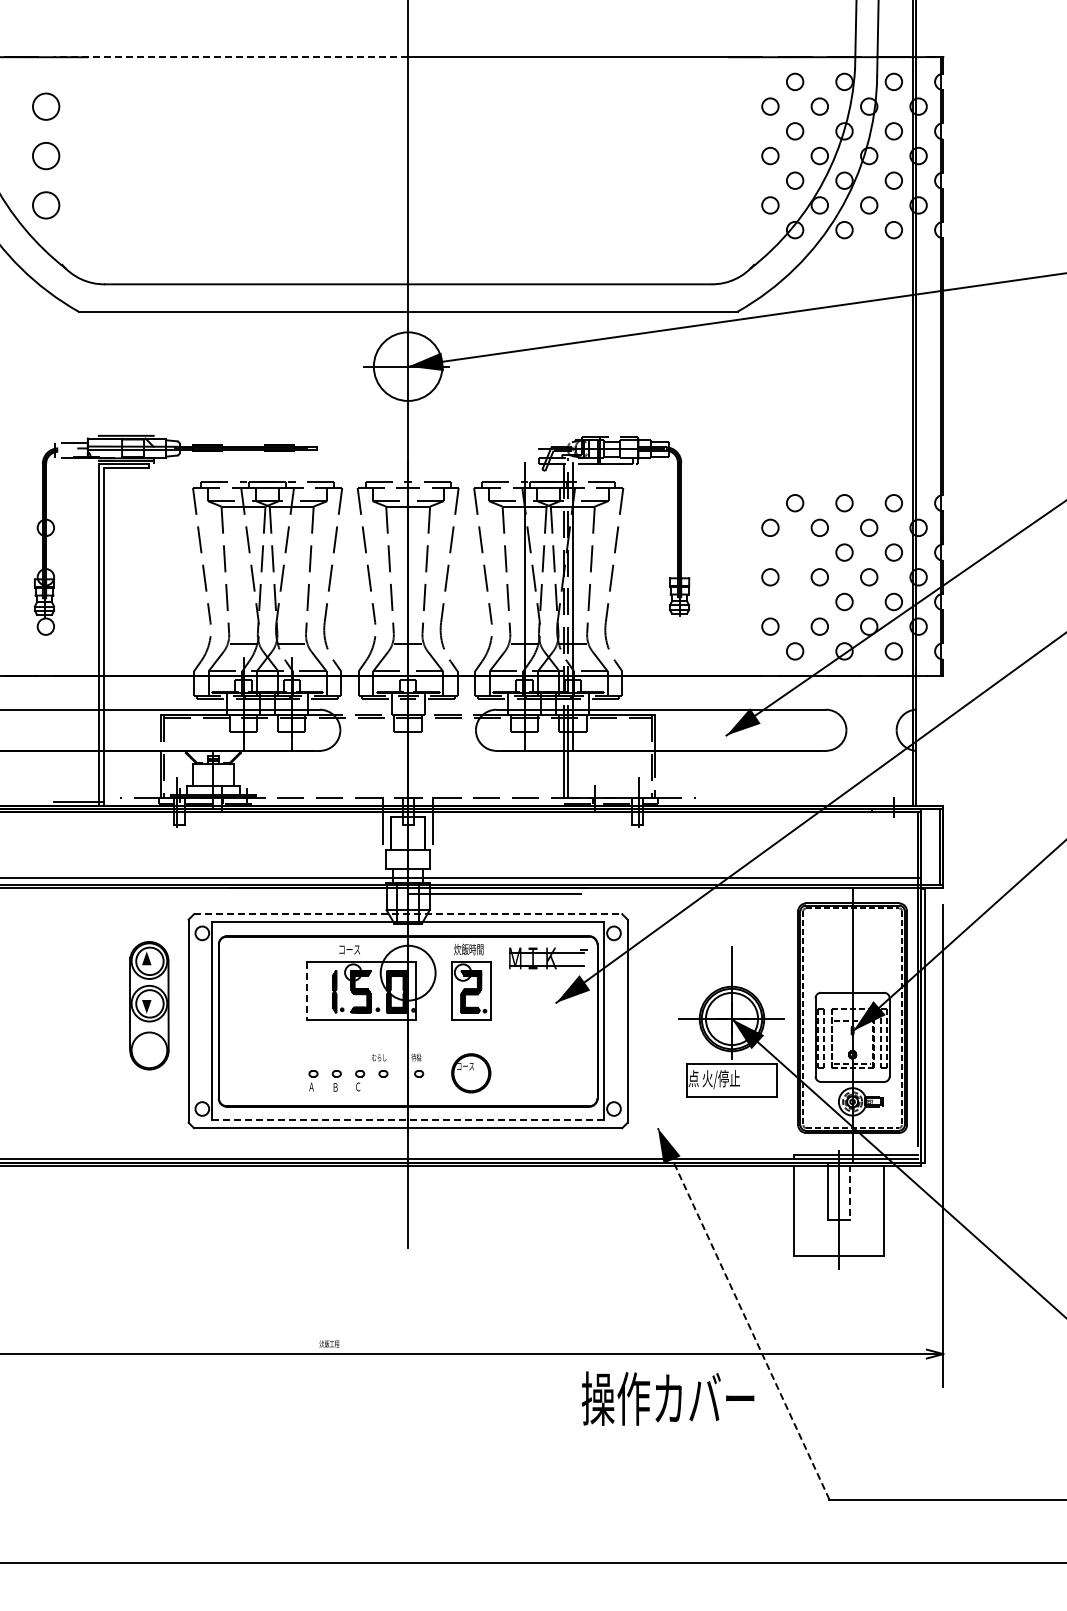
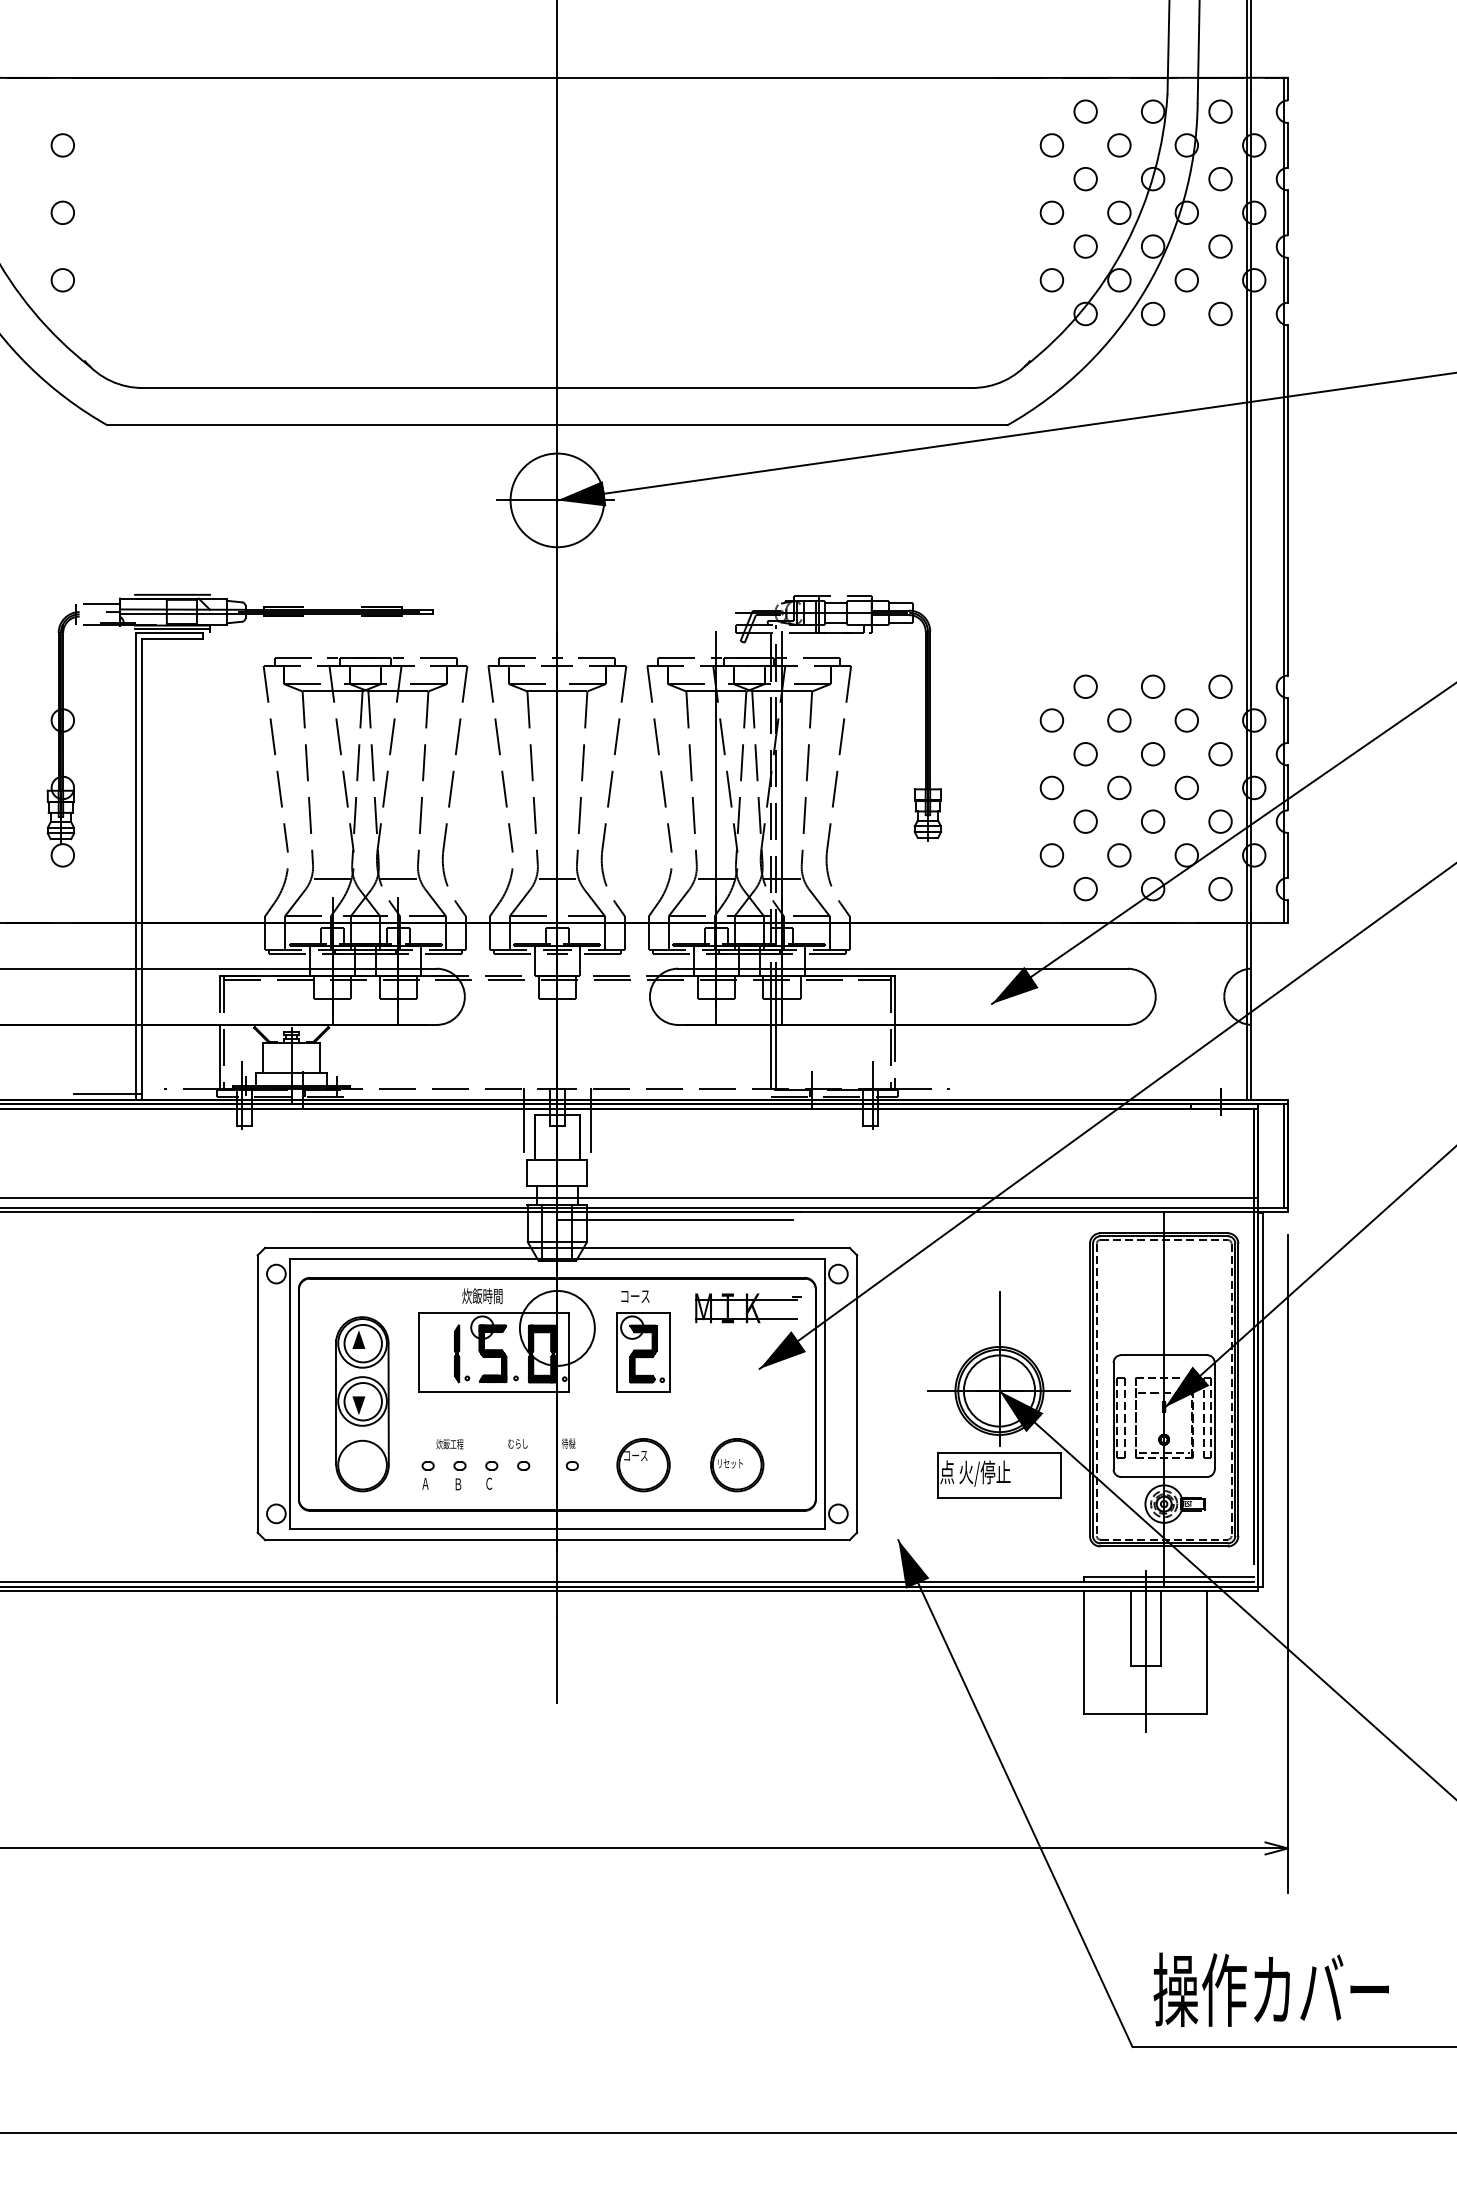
line: (230, 57) -> (314, 78), dashed -> solid
circle: (45, 106) -> (62, 145), size x0.62
circle: (45, 155) -> (62, 212), size x0.62
circle: (45, 205) -> (62, 280), size x0.62
circle: (795, 552) -> (1086, 754), added
circle: (795, 601) -> (1086, 820), added
line: (408, 914) -> (557, 1248), dashed -> solid
text: (352, 949) -> (481, 1296), コース -> 炊飯時間
text: (468, 949) -> (639, 1296), 炊飯時間 -> コース
line: (306, 991) -> (418, 1353), dashed -> solid
part: (149, 1005) -> (362, 1403), moved
part: (539, 1073) -> (736, 1465), added
line: (408, 1120) -> (557, 1529), dashed -> solid
line: (850, 1193) -> (1161, 1629), dashed -> solid
line: (743, 1313) -> (1015, 1793), dashed -> solid
text: (329, 1343) -> (449, 1443), moved
text: (667, 1398) -> (1270, 1989), moved

